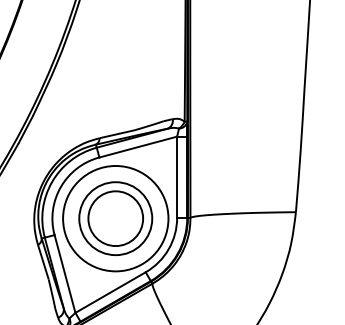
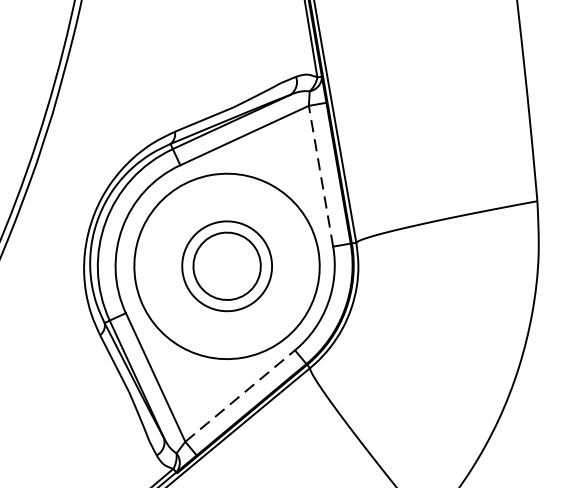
line: (177, 177) -> (321, 176), solid -> dashed
part: (115, 218) -> (226, 266), size x0.7
line: (110, 292) -> (240, 395), solid -> dashed

